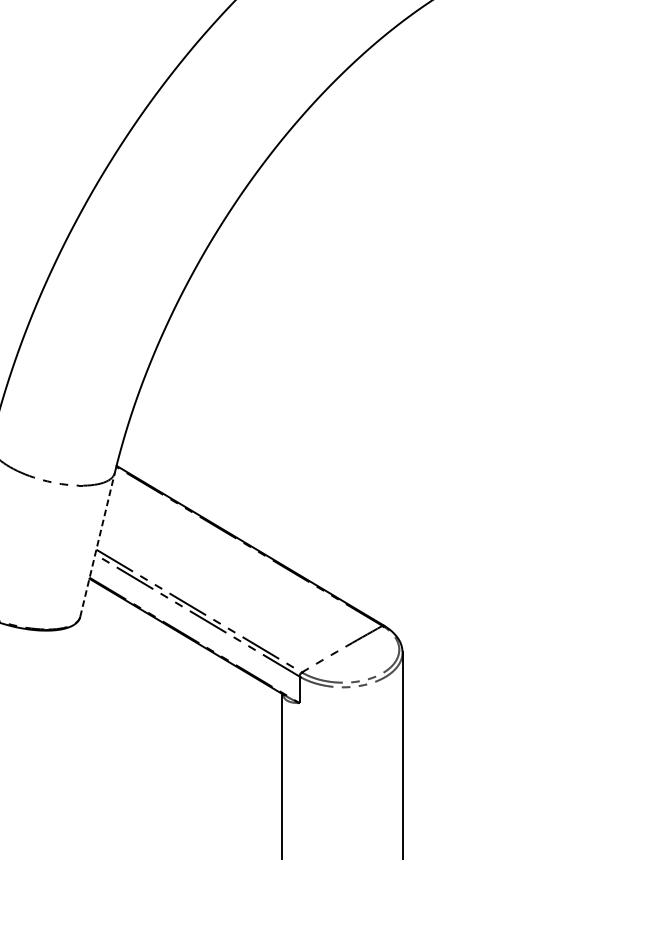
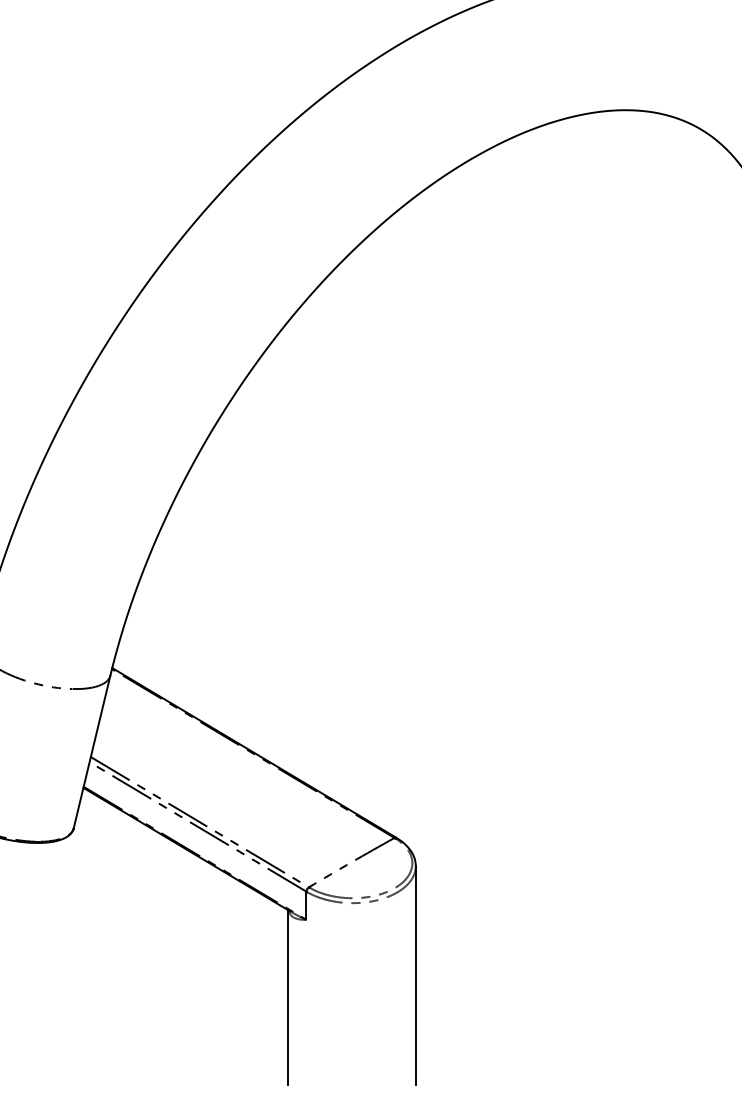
line: (97, 544) -> (92, 751), dashed -> solid

